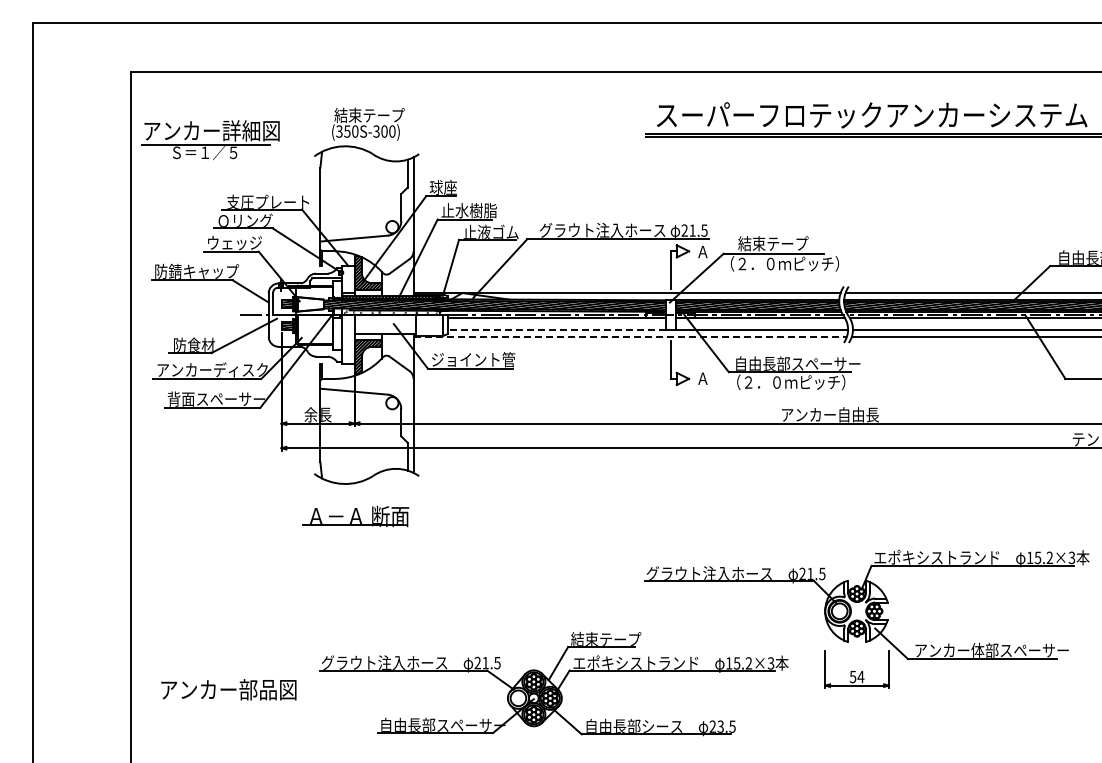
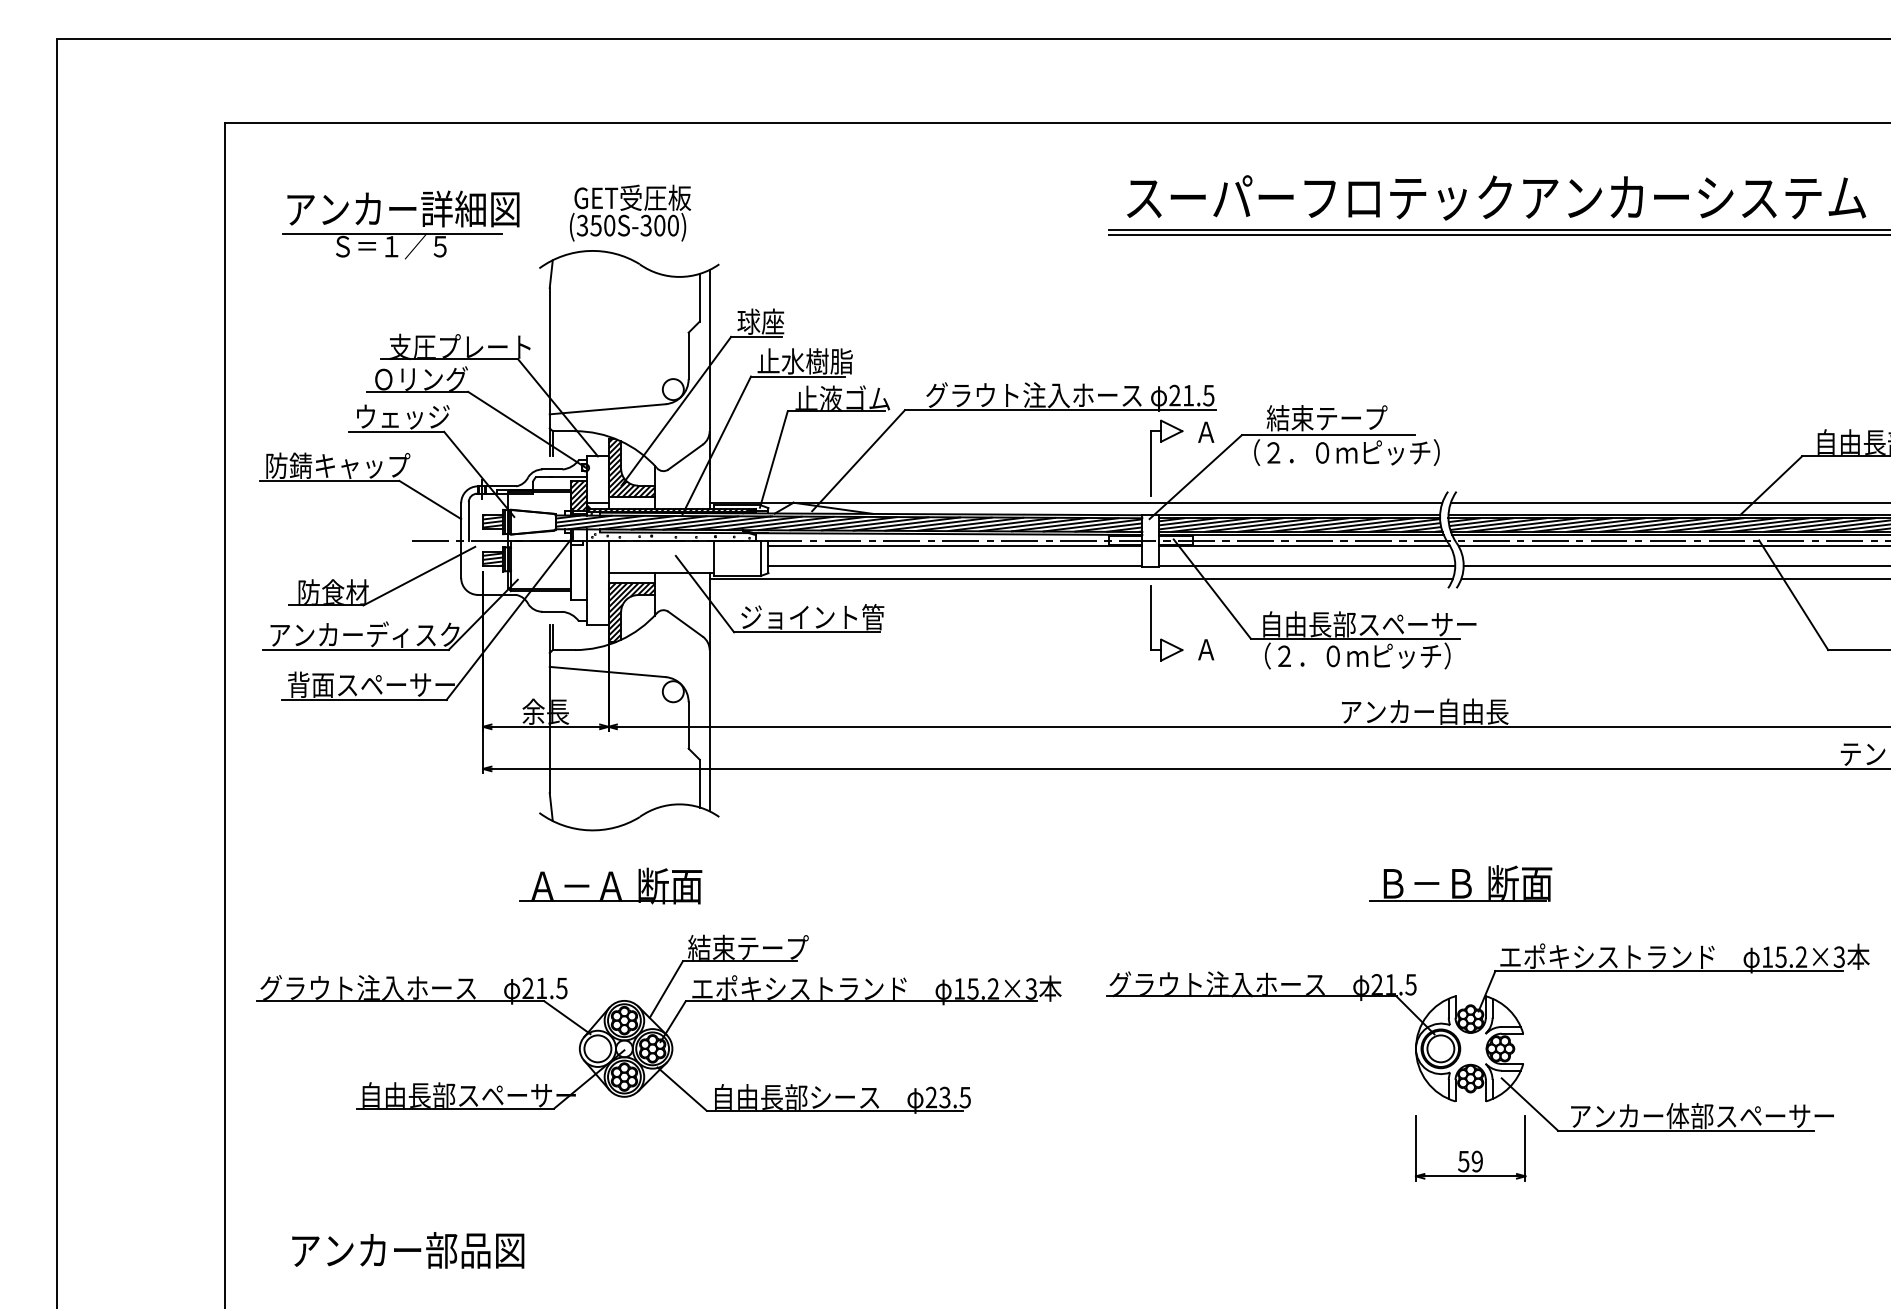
text: (369, 115) -> (634, 198), 結束テープ -> GET受圧板
part: (210, 140) -> (400, 225), moved
hatch: (337, 288) -> (579, 494), added
line: (556, 330) -> (954, 566), dashed -> solid
line: (630, 337) -> (1081, 579), dashed -> solid
part: (850, 514) -> (1459, 882), added
text: (860, 676) -> (1476, 1160), 54 -> 59
part: (553, 683) -> (658, 1023), moved
text: (228, 689) -> (407, 1249), moved

